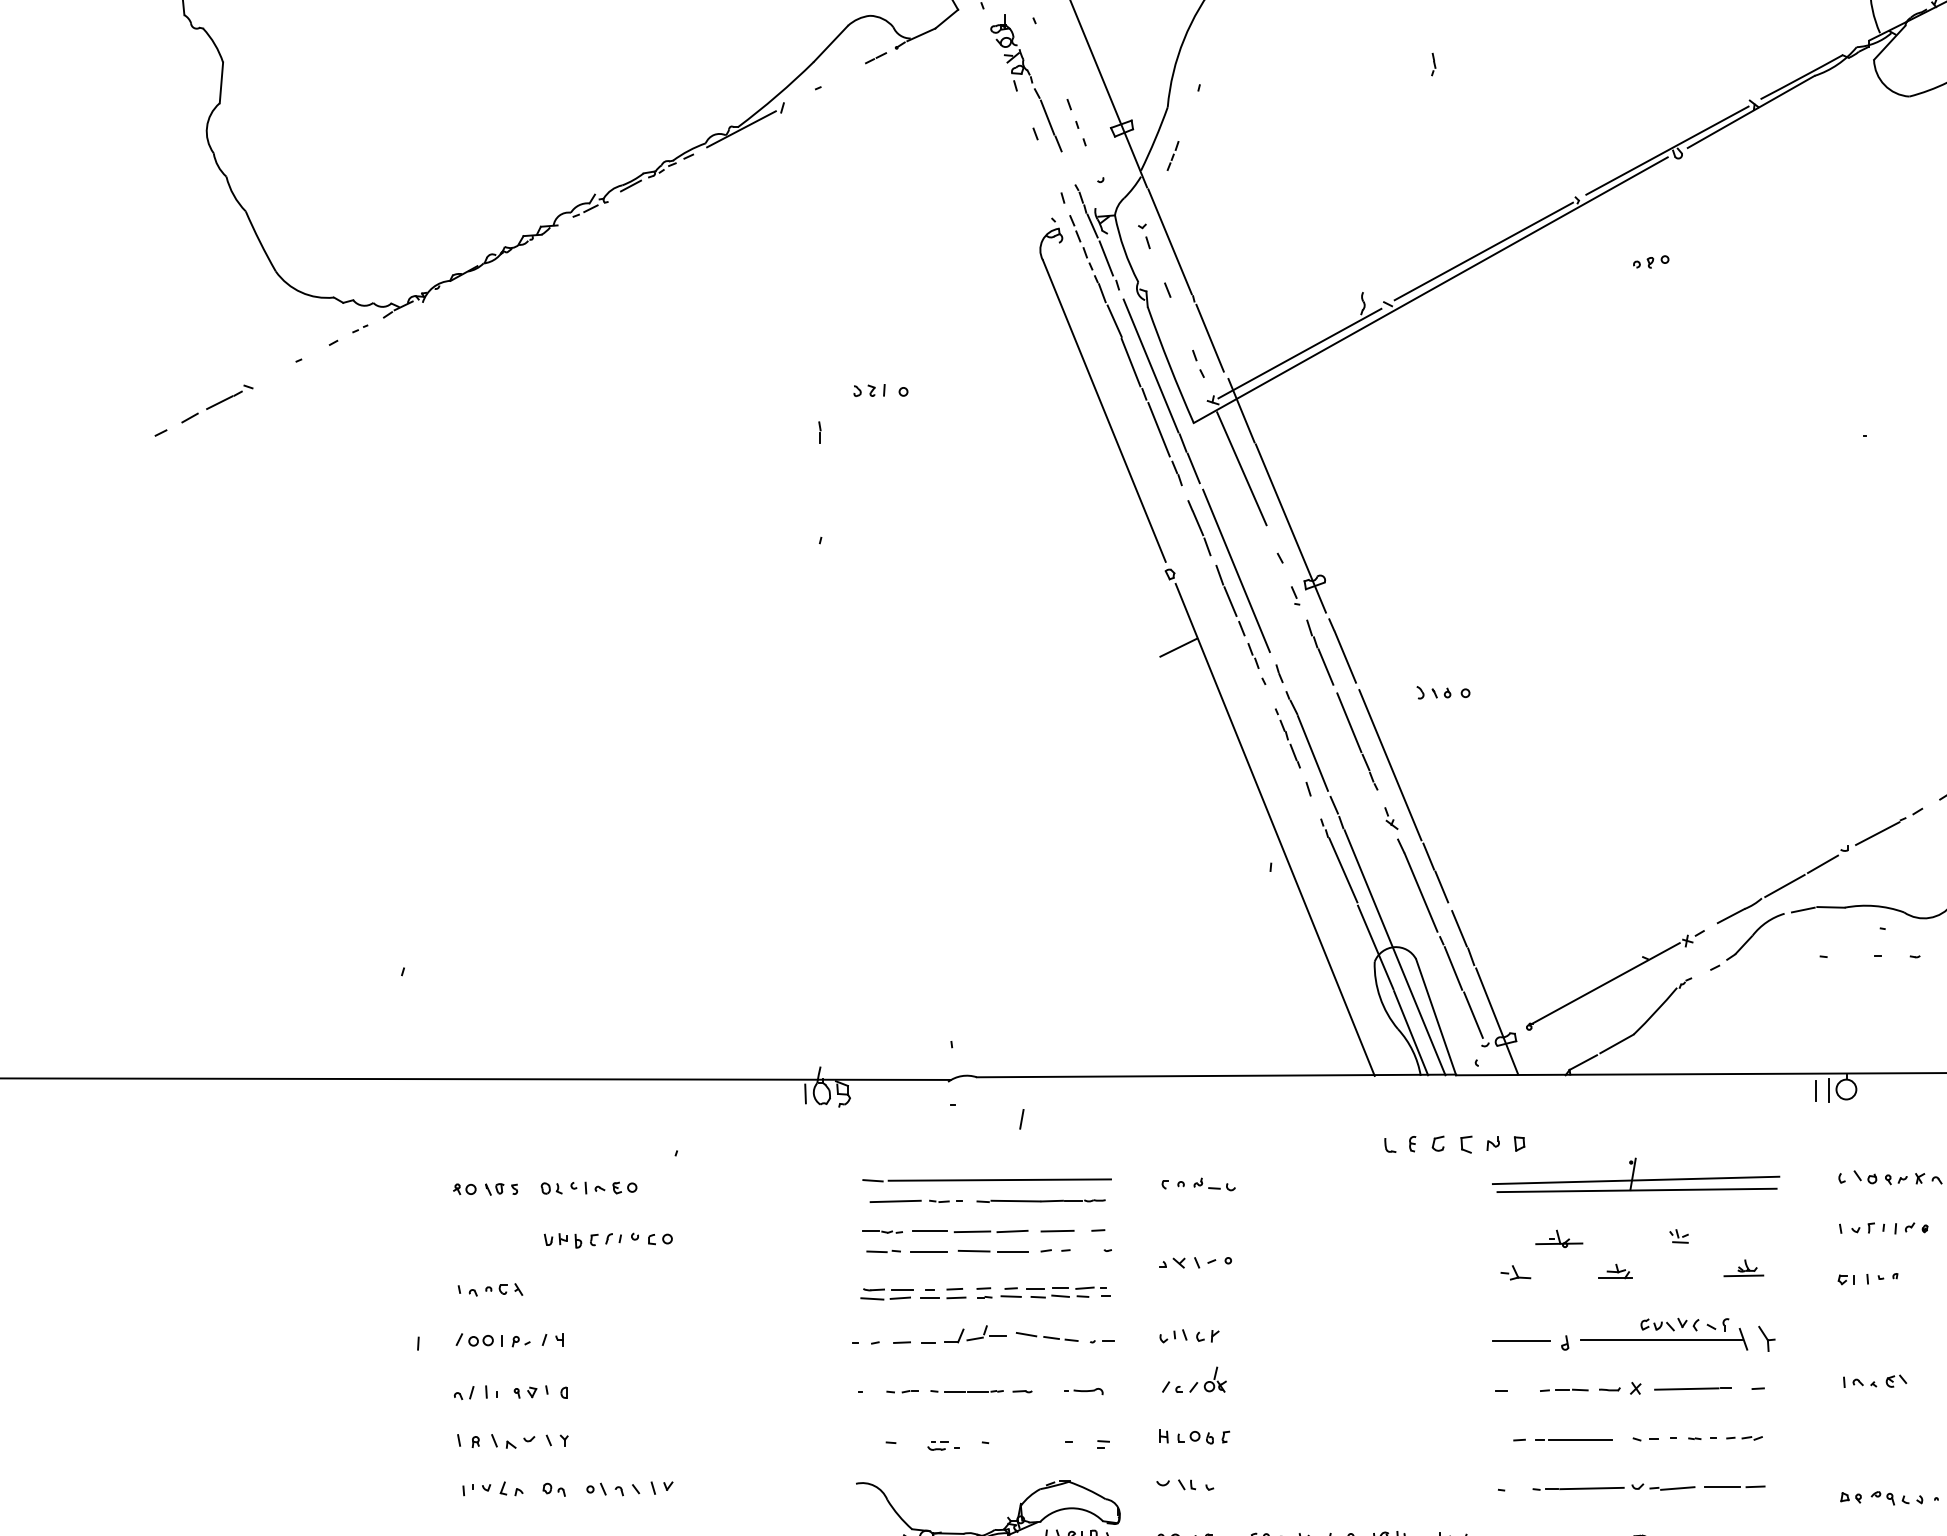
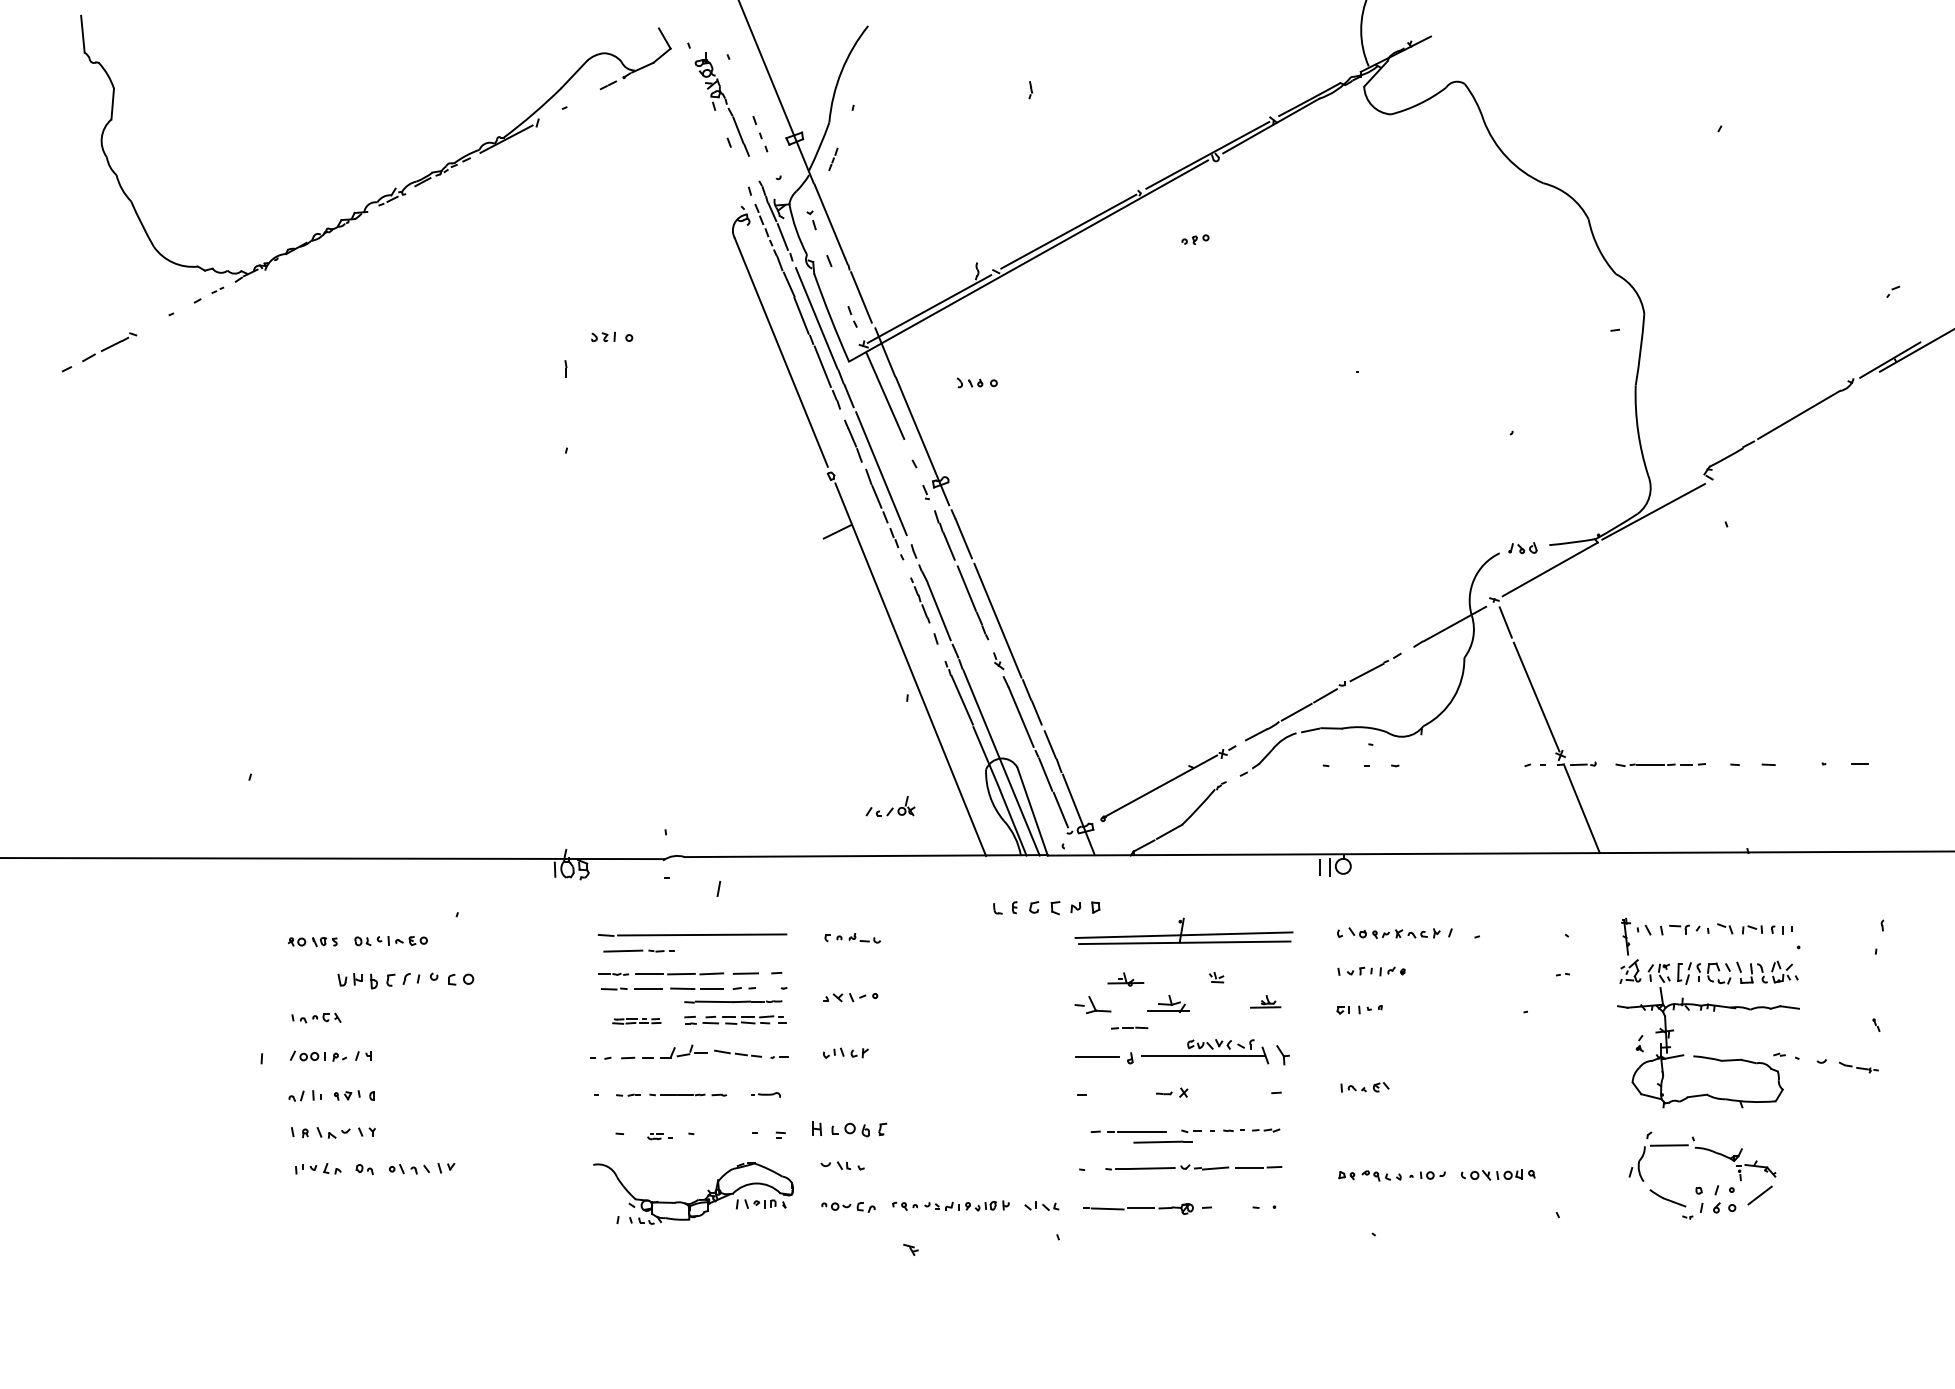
part: (1442, 692) -> (976, 382), moved
part: (1041, 1200) -> (733, 1001), moved
part: (608, 1240) -> (405, 980), size x1.4
part: (1615, 1271) -> (1168, 1004), size x1.6
part: (1515, 1273) -> (1092, 1005), size x1.6
part: (913, 1294) -> (636, 1021), size x0.6
part: (1194, 1380) -> (890, 806), moved
line: (1692, 1388) -> (1162, 1141), moved
part: (1564, 1389) -> (1129, 1027), moved
part: (1194, 1436) -> (849, 1129), size x1.4

